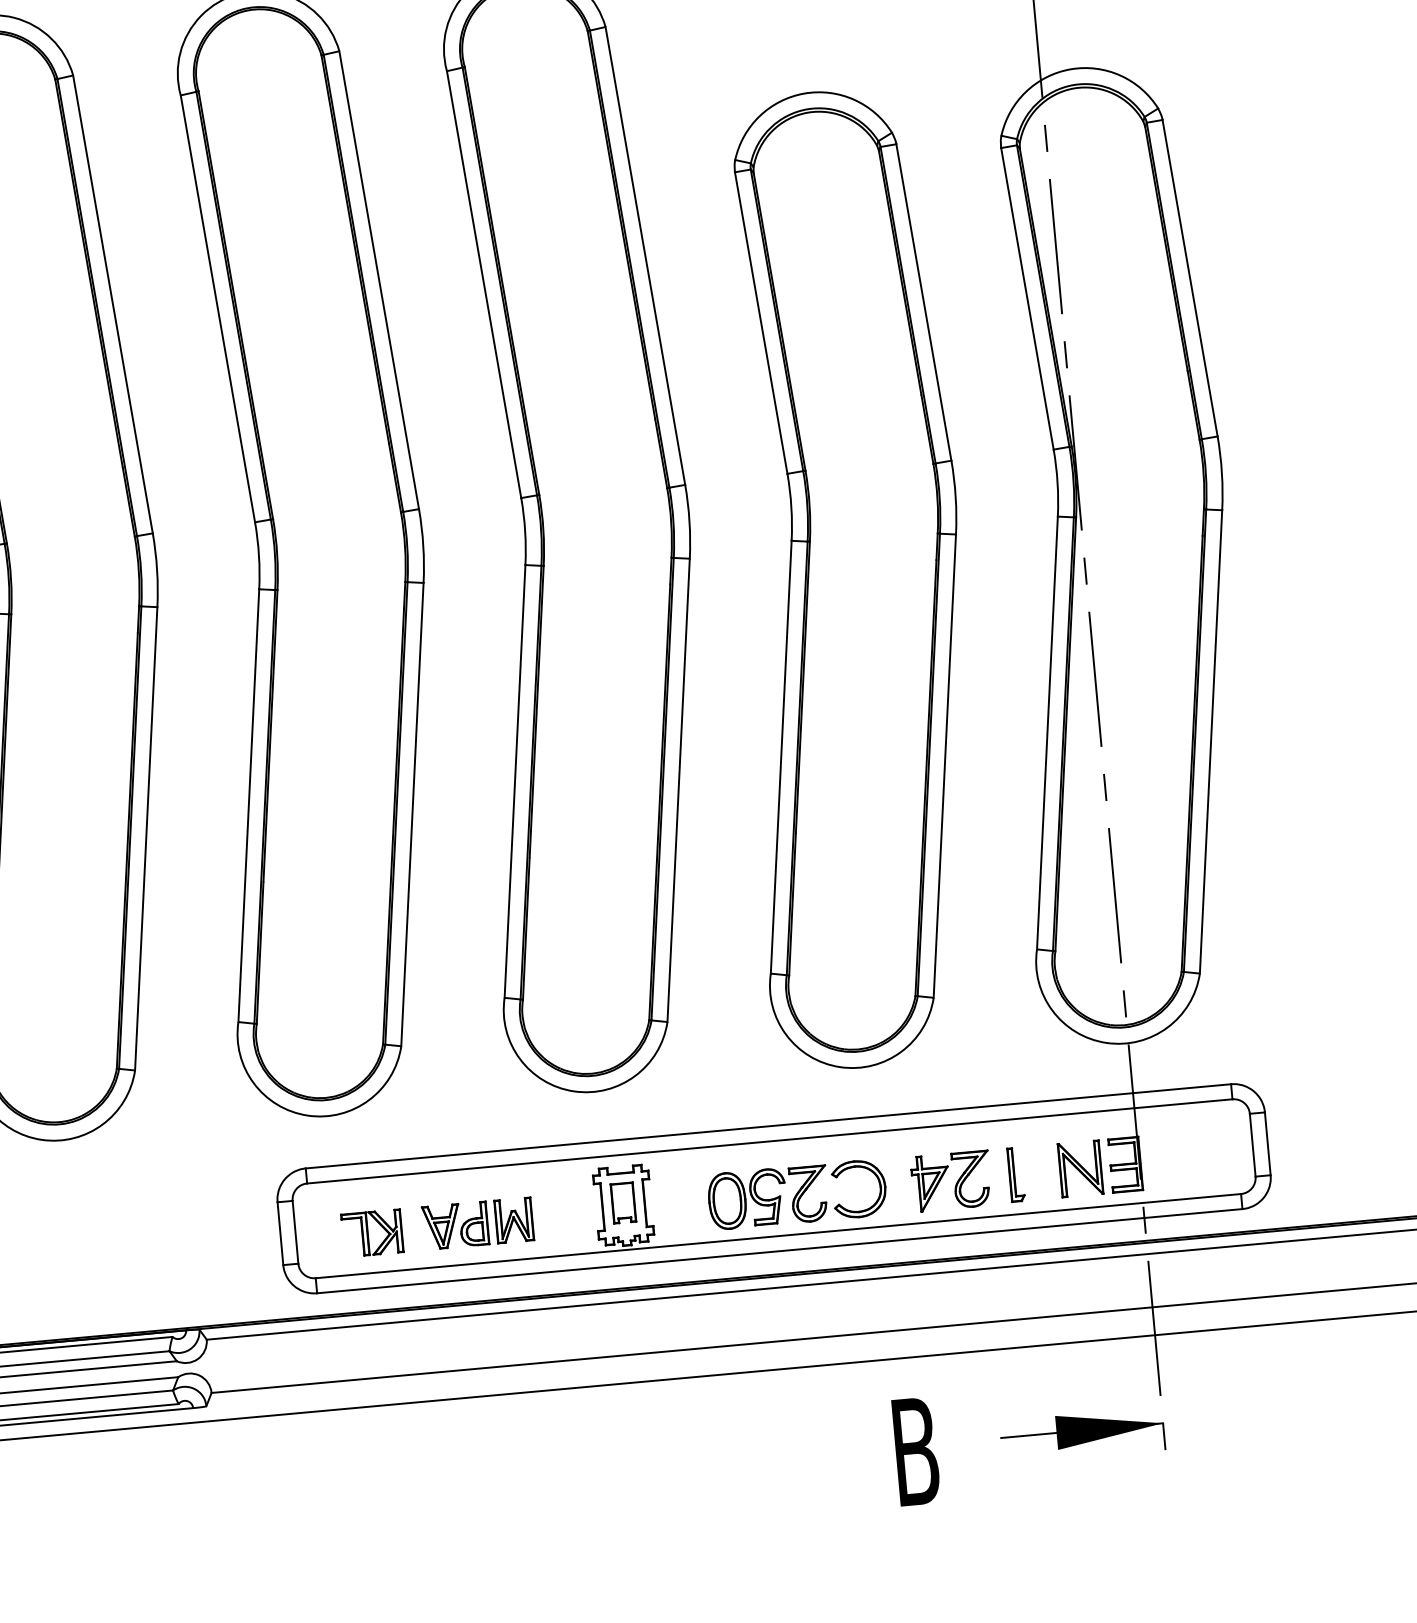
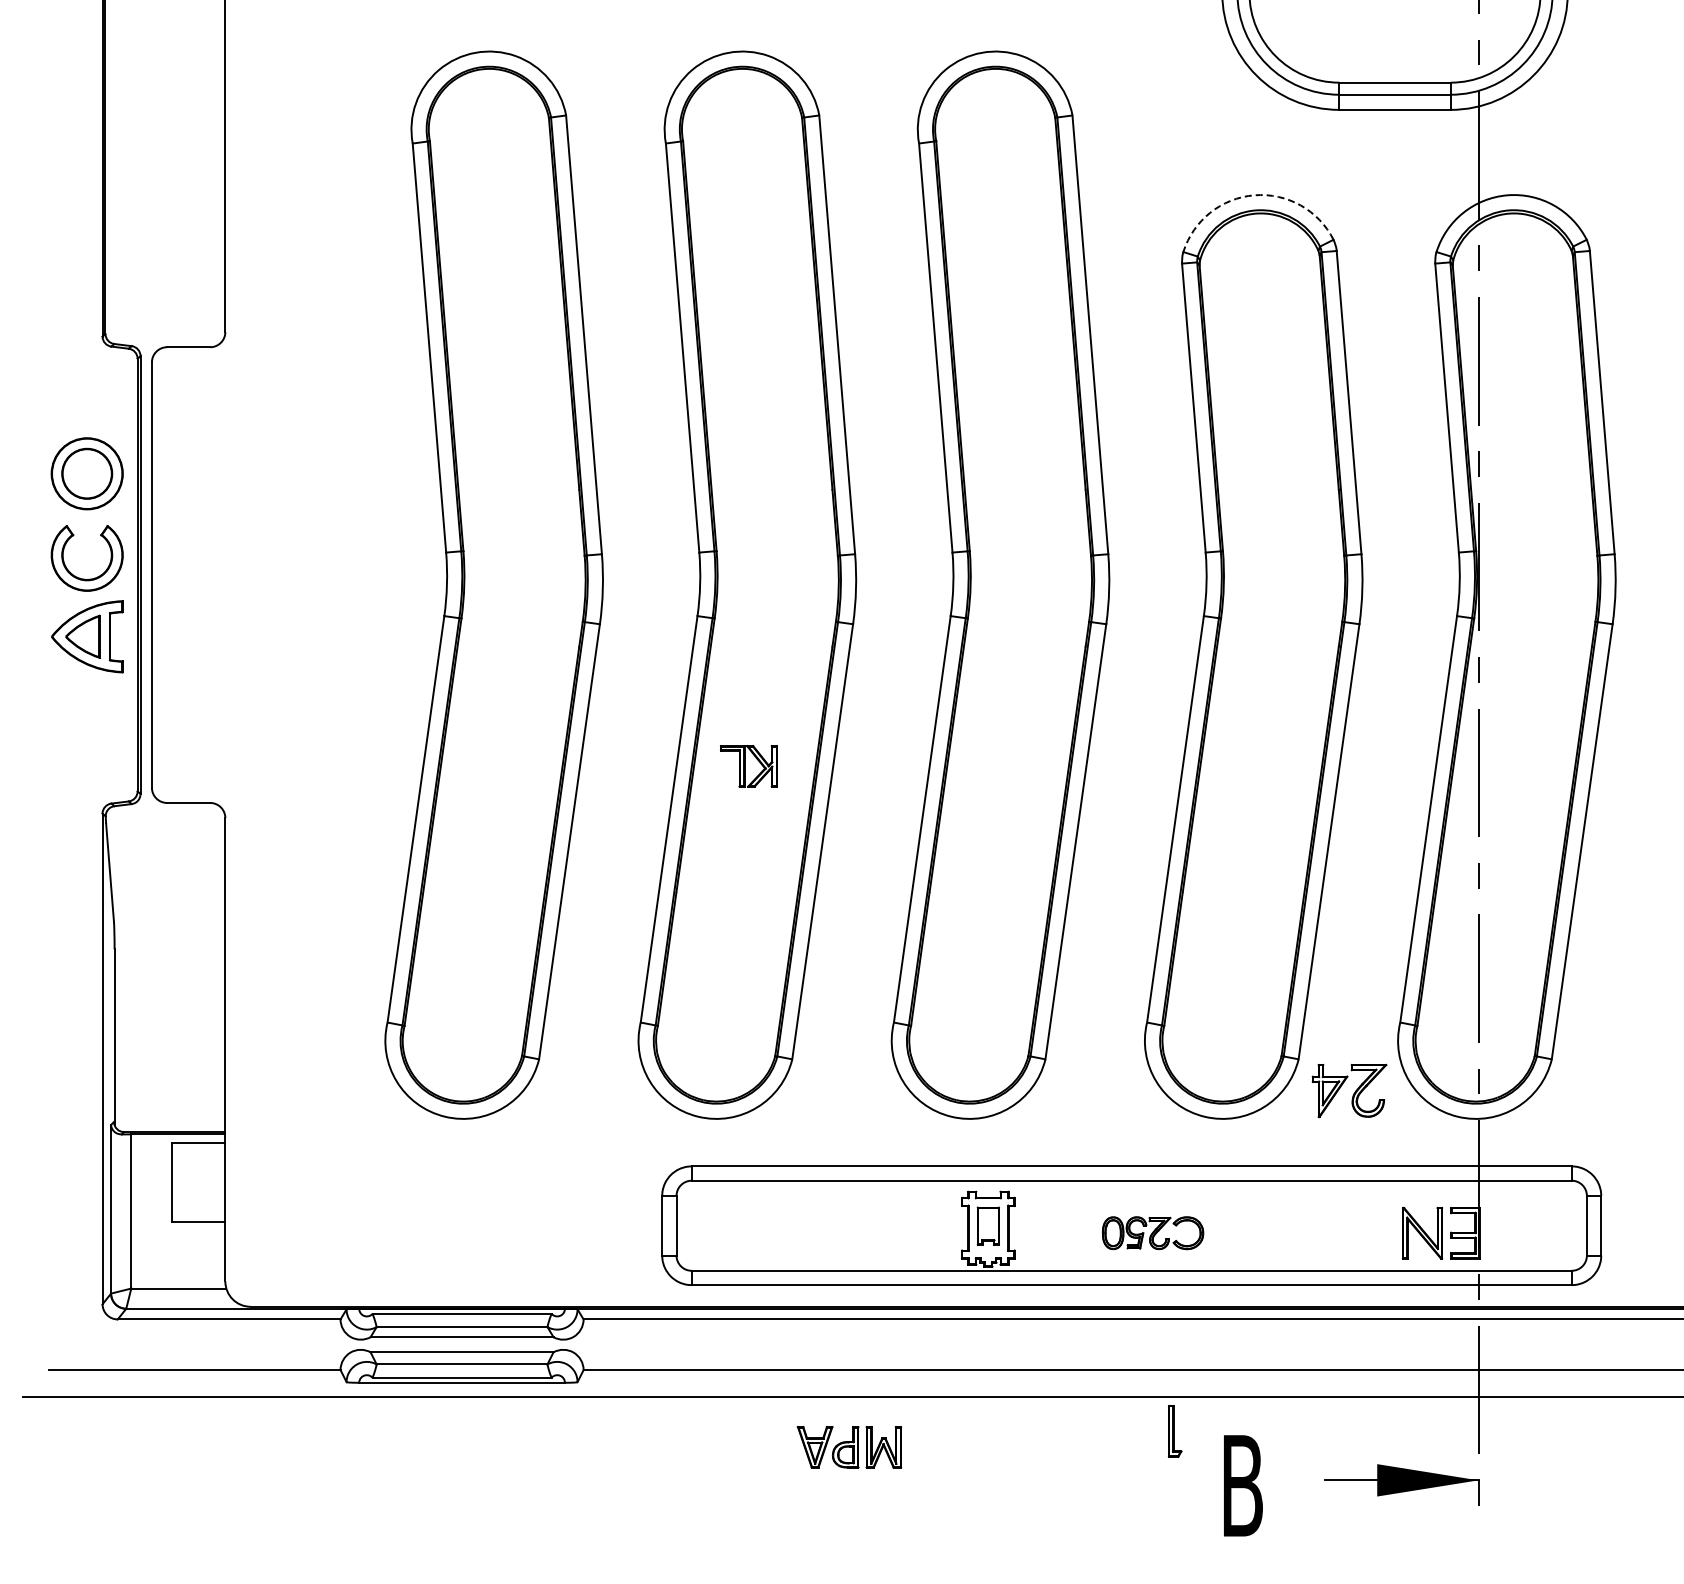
arc: (804, 93) -> (1254, 195), solid -> dashed
part: (1016, 1174) -> (1175, 1431), moved
part: (951, 1180) -> (1349, 1090), moved
part: (796, 1193) -> (1152, 1232), size x0.6
part: (478, 1223) -> (849, 1447), moved
part: (371, 1233) -> (748, 766), moved

